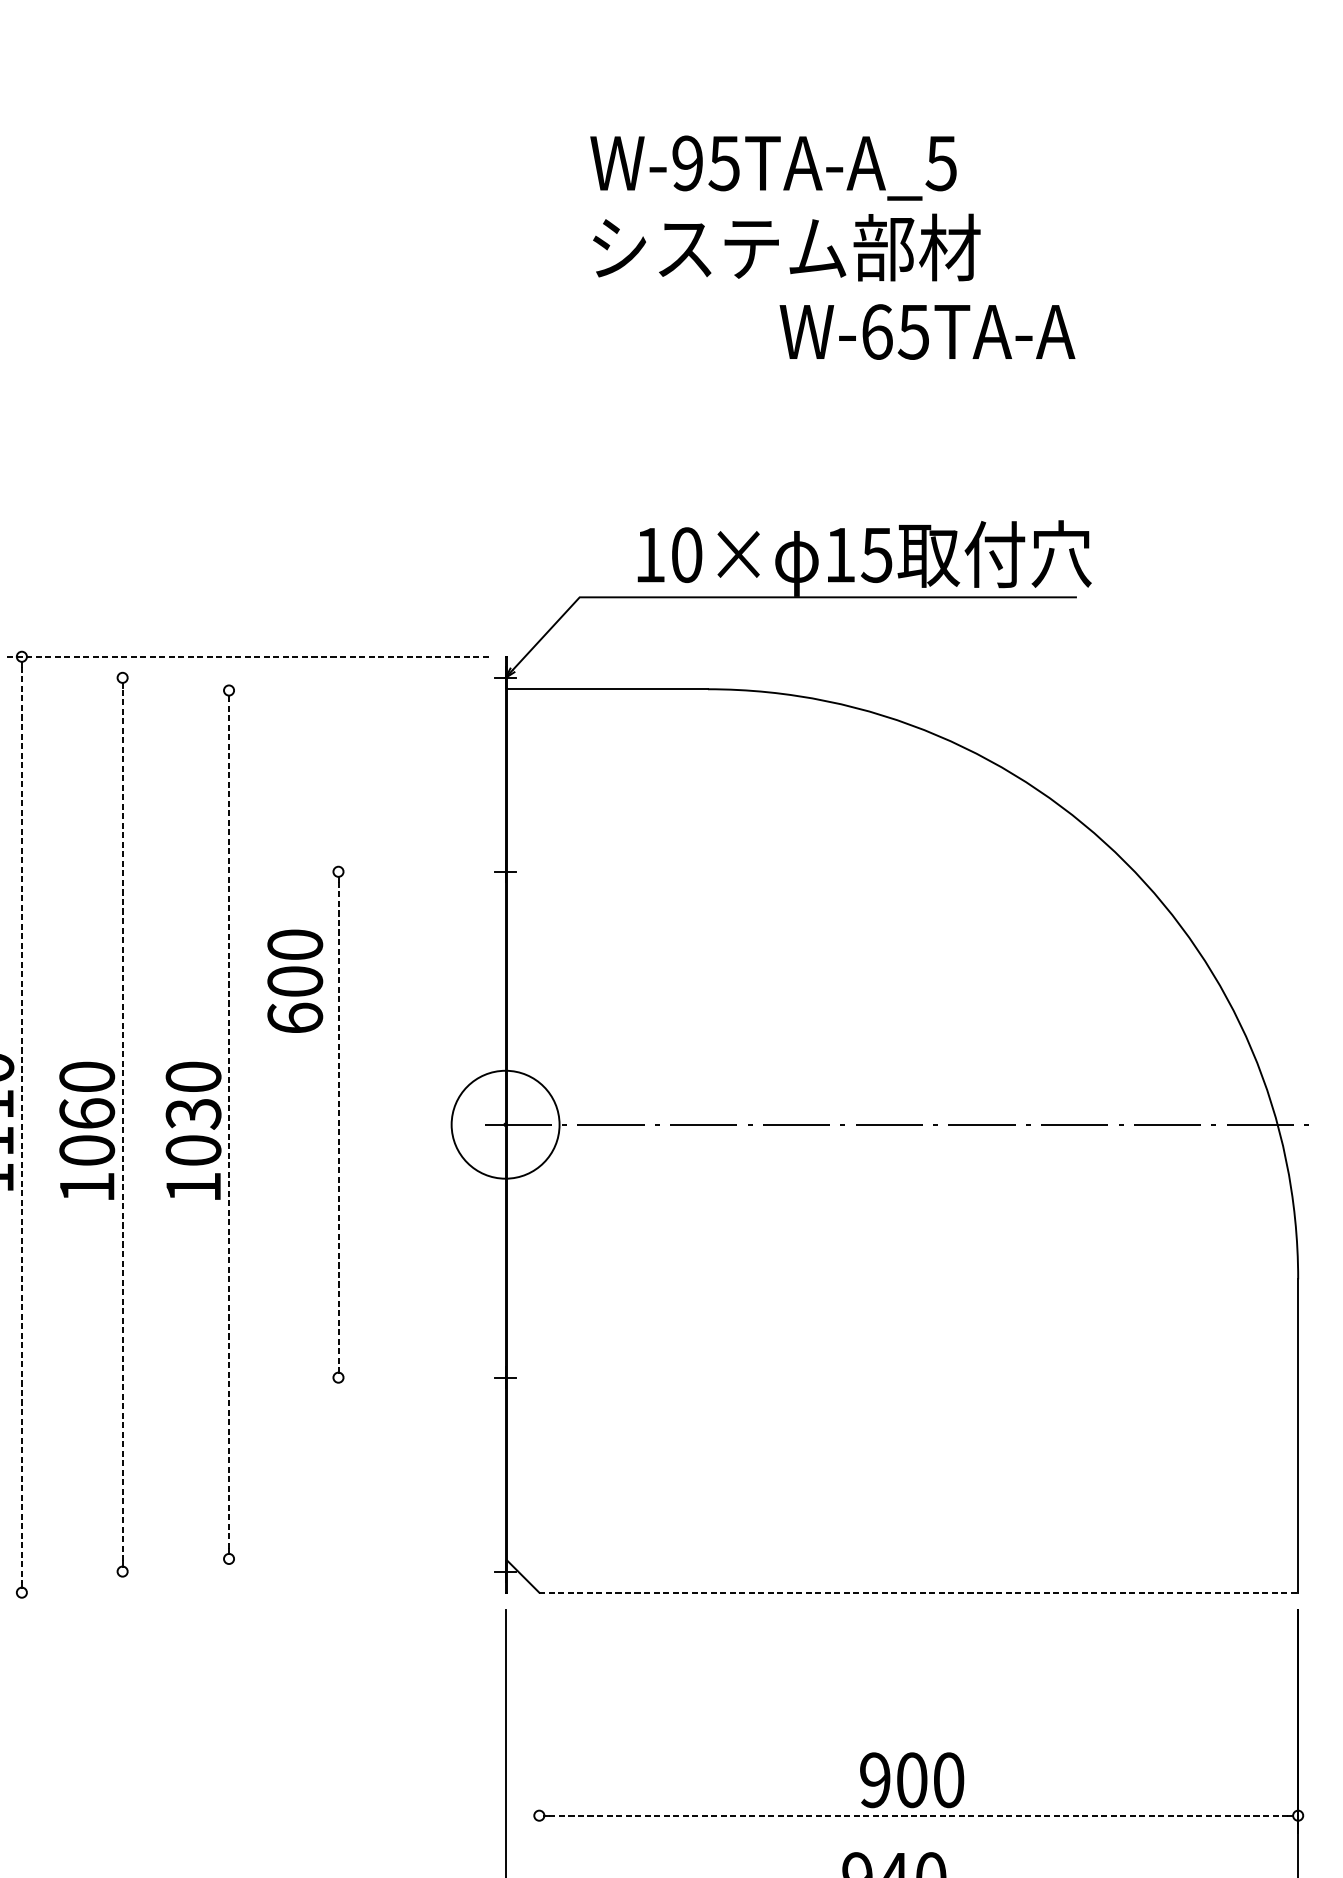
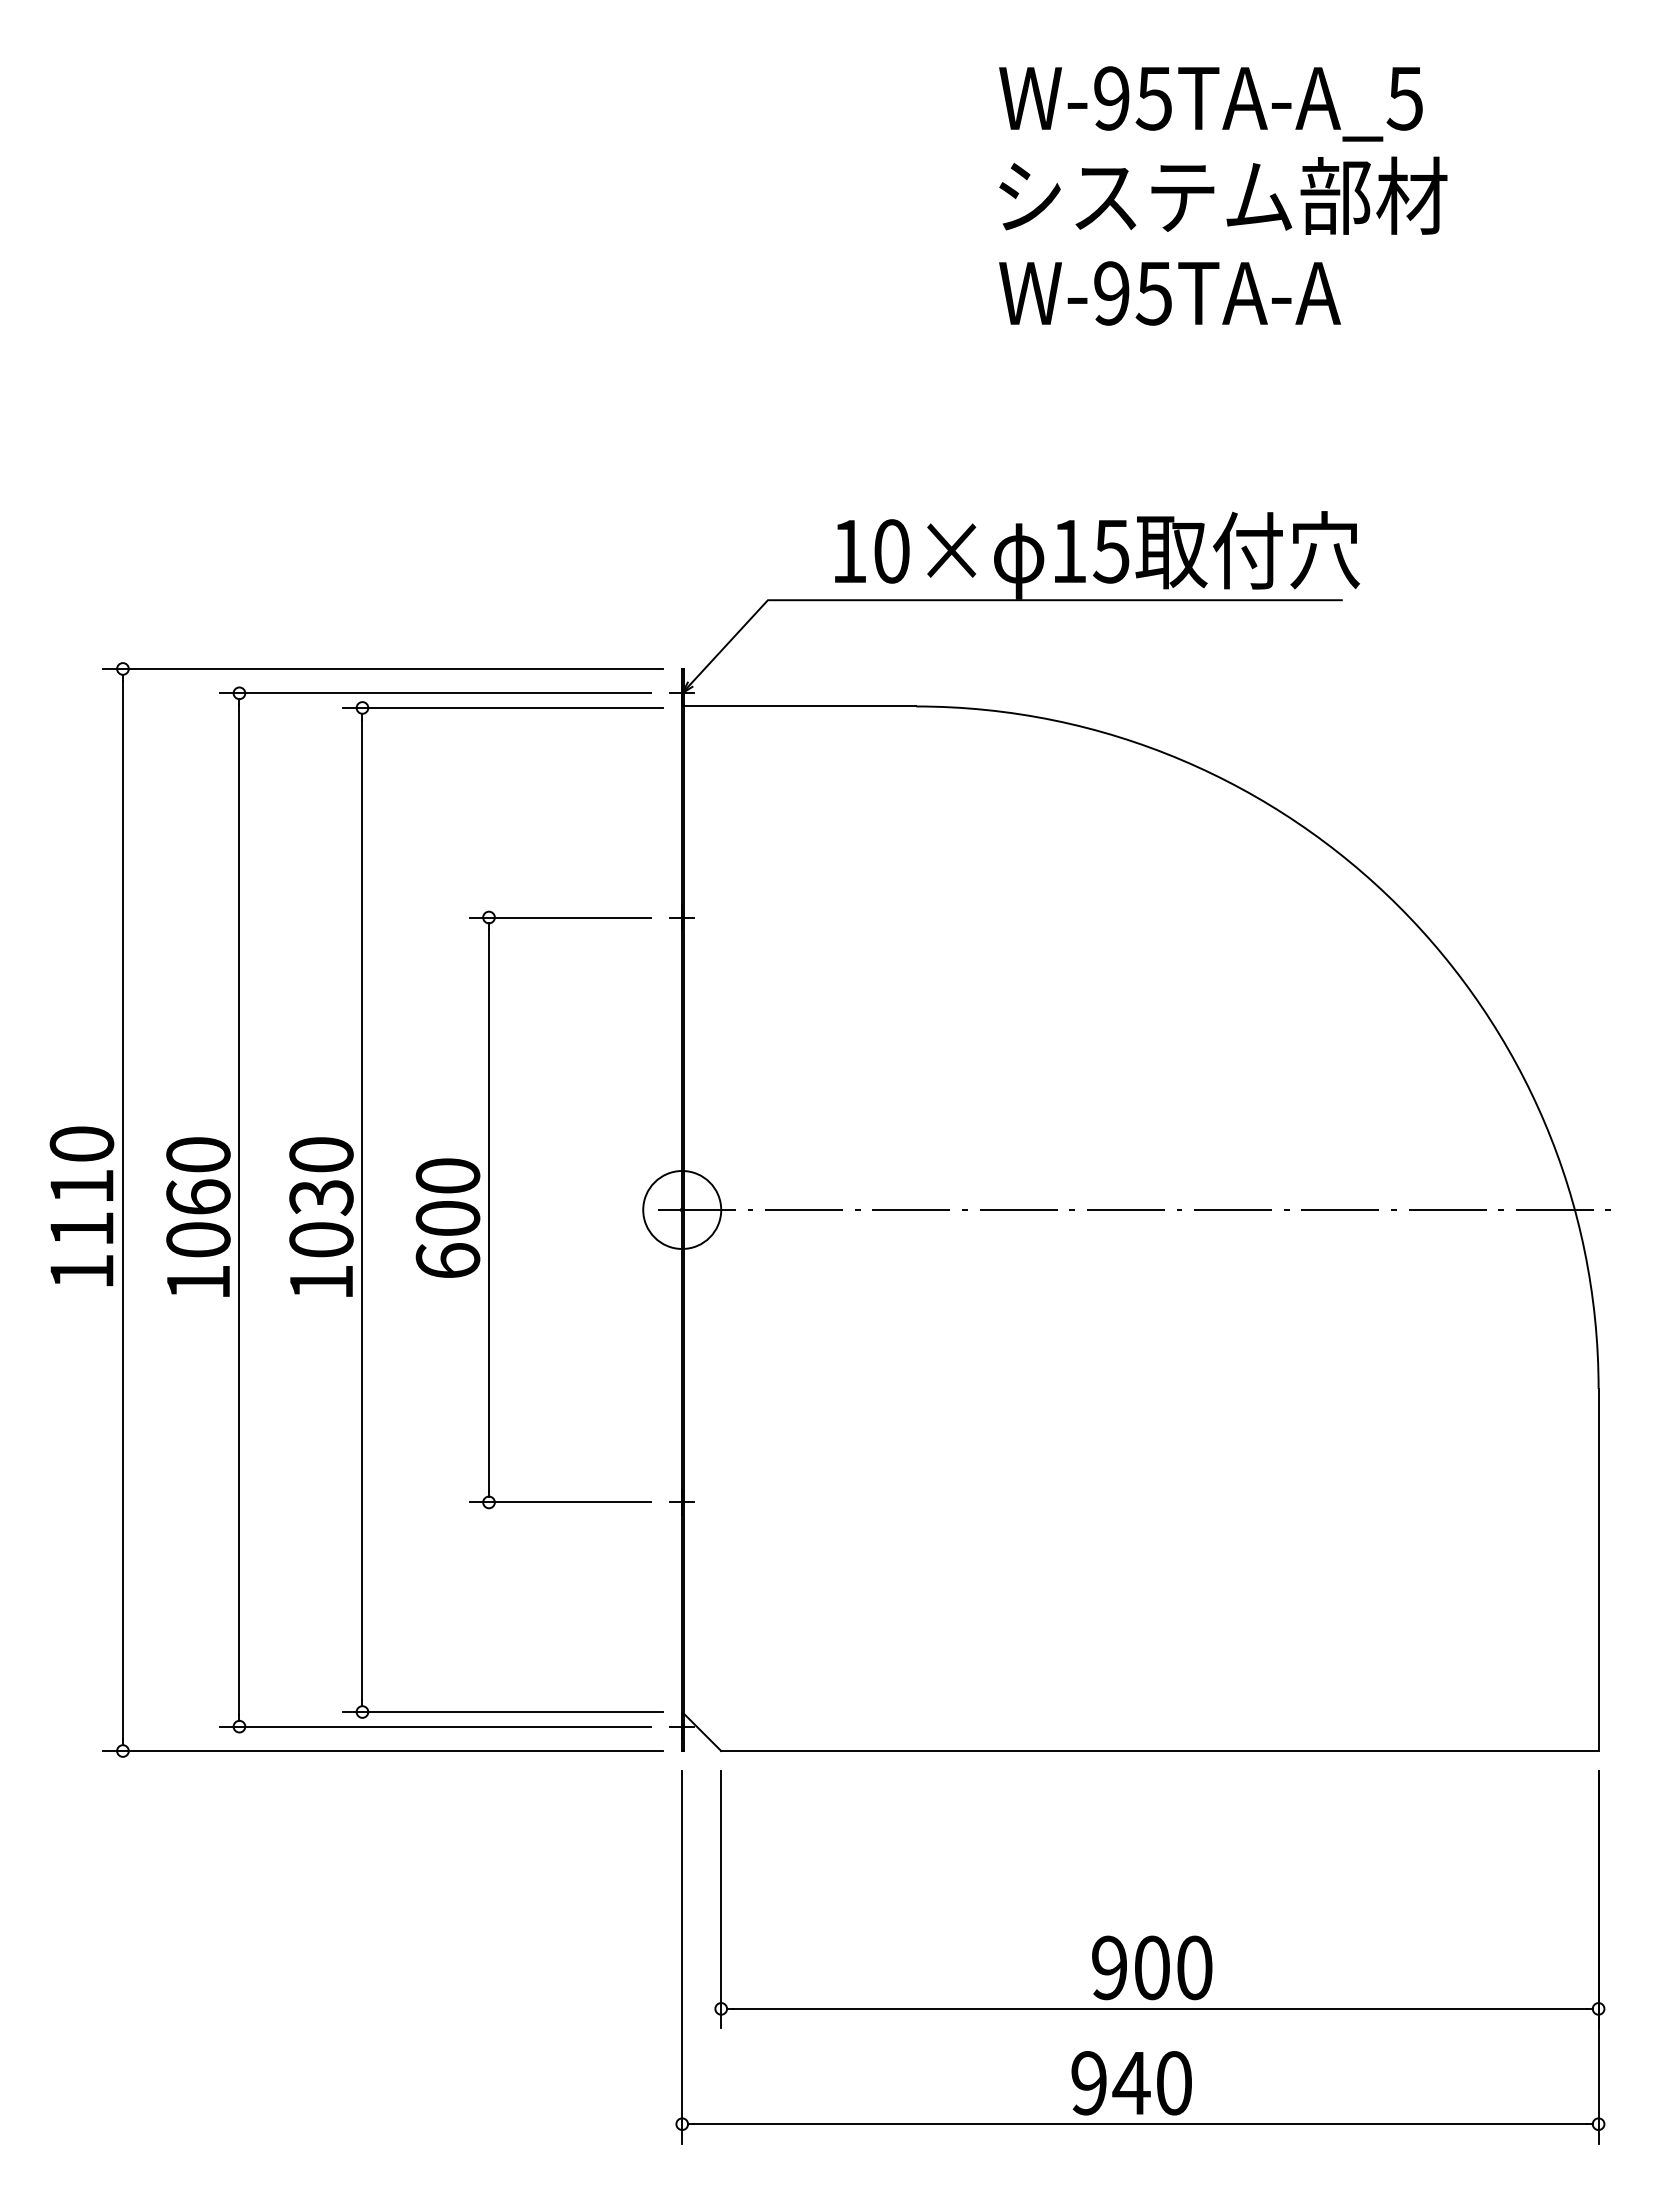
text: (773, 167) -> (1210, 103), moved
text: (786, 247) -> (1223, 195), moved
text: (876, 332) -> (1111, 293), W-65TA-A -> W-95TA-A
line: (247, 656) -> (383, 668), dashed -> solid
line: (292, 678) -> (435, 693), added
line: (350, 690) -> (502, 707), added
line: (399, 871) -> (559, 917), added
text: (294, 980) -> (447, 1217), moved
line: (122, 1124) -> (239, 1209), dashed -> solid
line: (229, 1124) -> (362, 1209), dashed -> solid
line: (338, 1124) -> (489, 1209), dashed -> solid
circle: (505, 1124) -> (682, 1209), size x0.62
line: (21, 1125) -> (122, 1210), dashed -> solid
line: (399, 1377) -> (559, 1502), added
line: (350, 1559) -> (502, 1712), added
line: (291, 1571) -> (434, 1726), added
line: (246, 1593) -> (382, 1751), added
line: (918, 1593) -> (1159, 1751), dashed -> solid
line: (539, 1721) -> (721, 1899), added
line: (918, 1815) -> (1159, 2008), dashed -> solid

